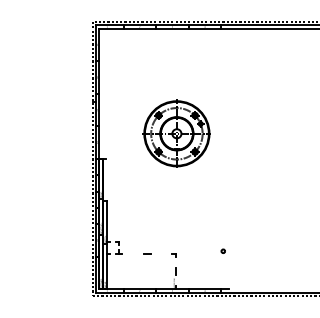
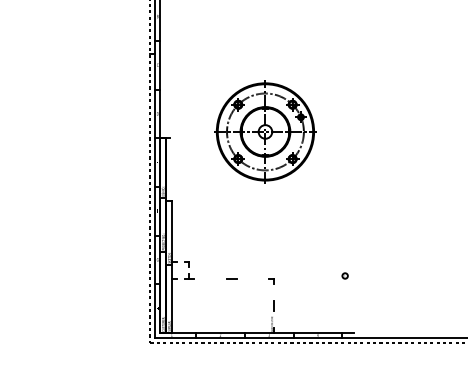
part: (176, 133) -> (264, 131), moved

